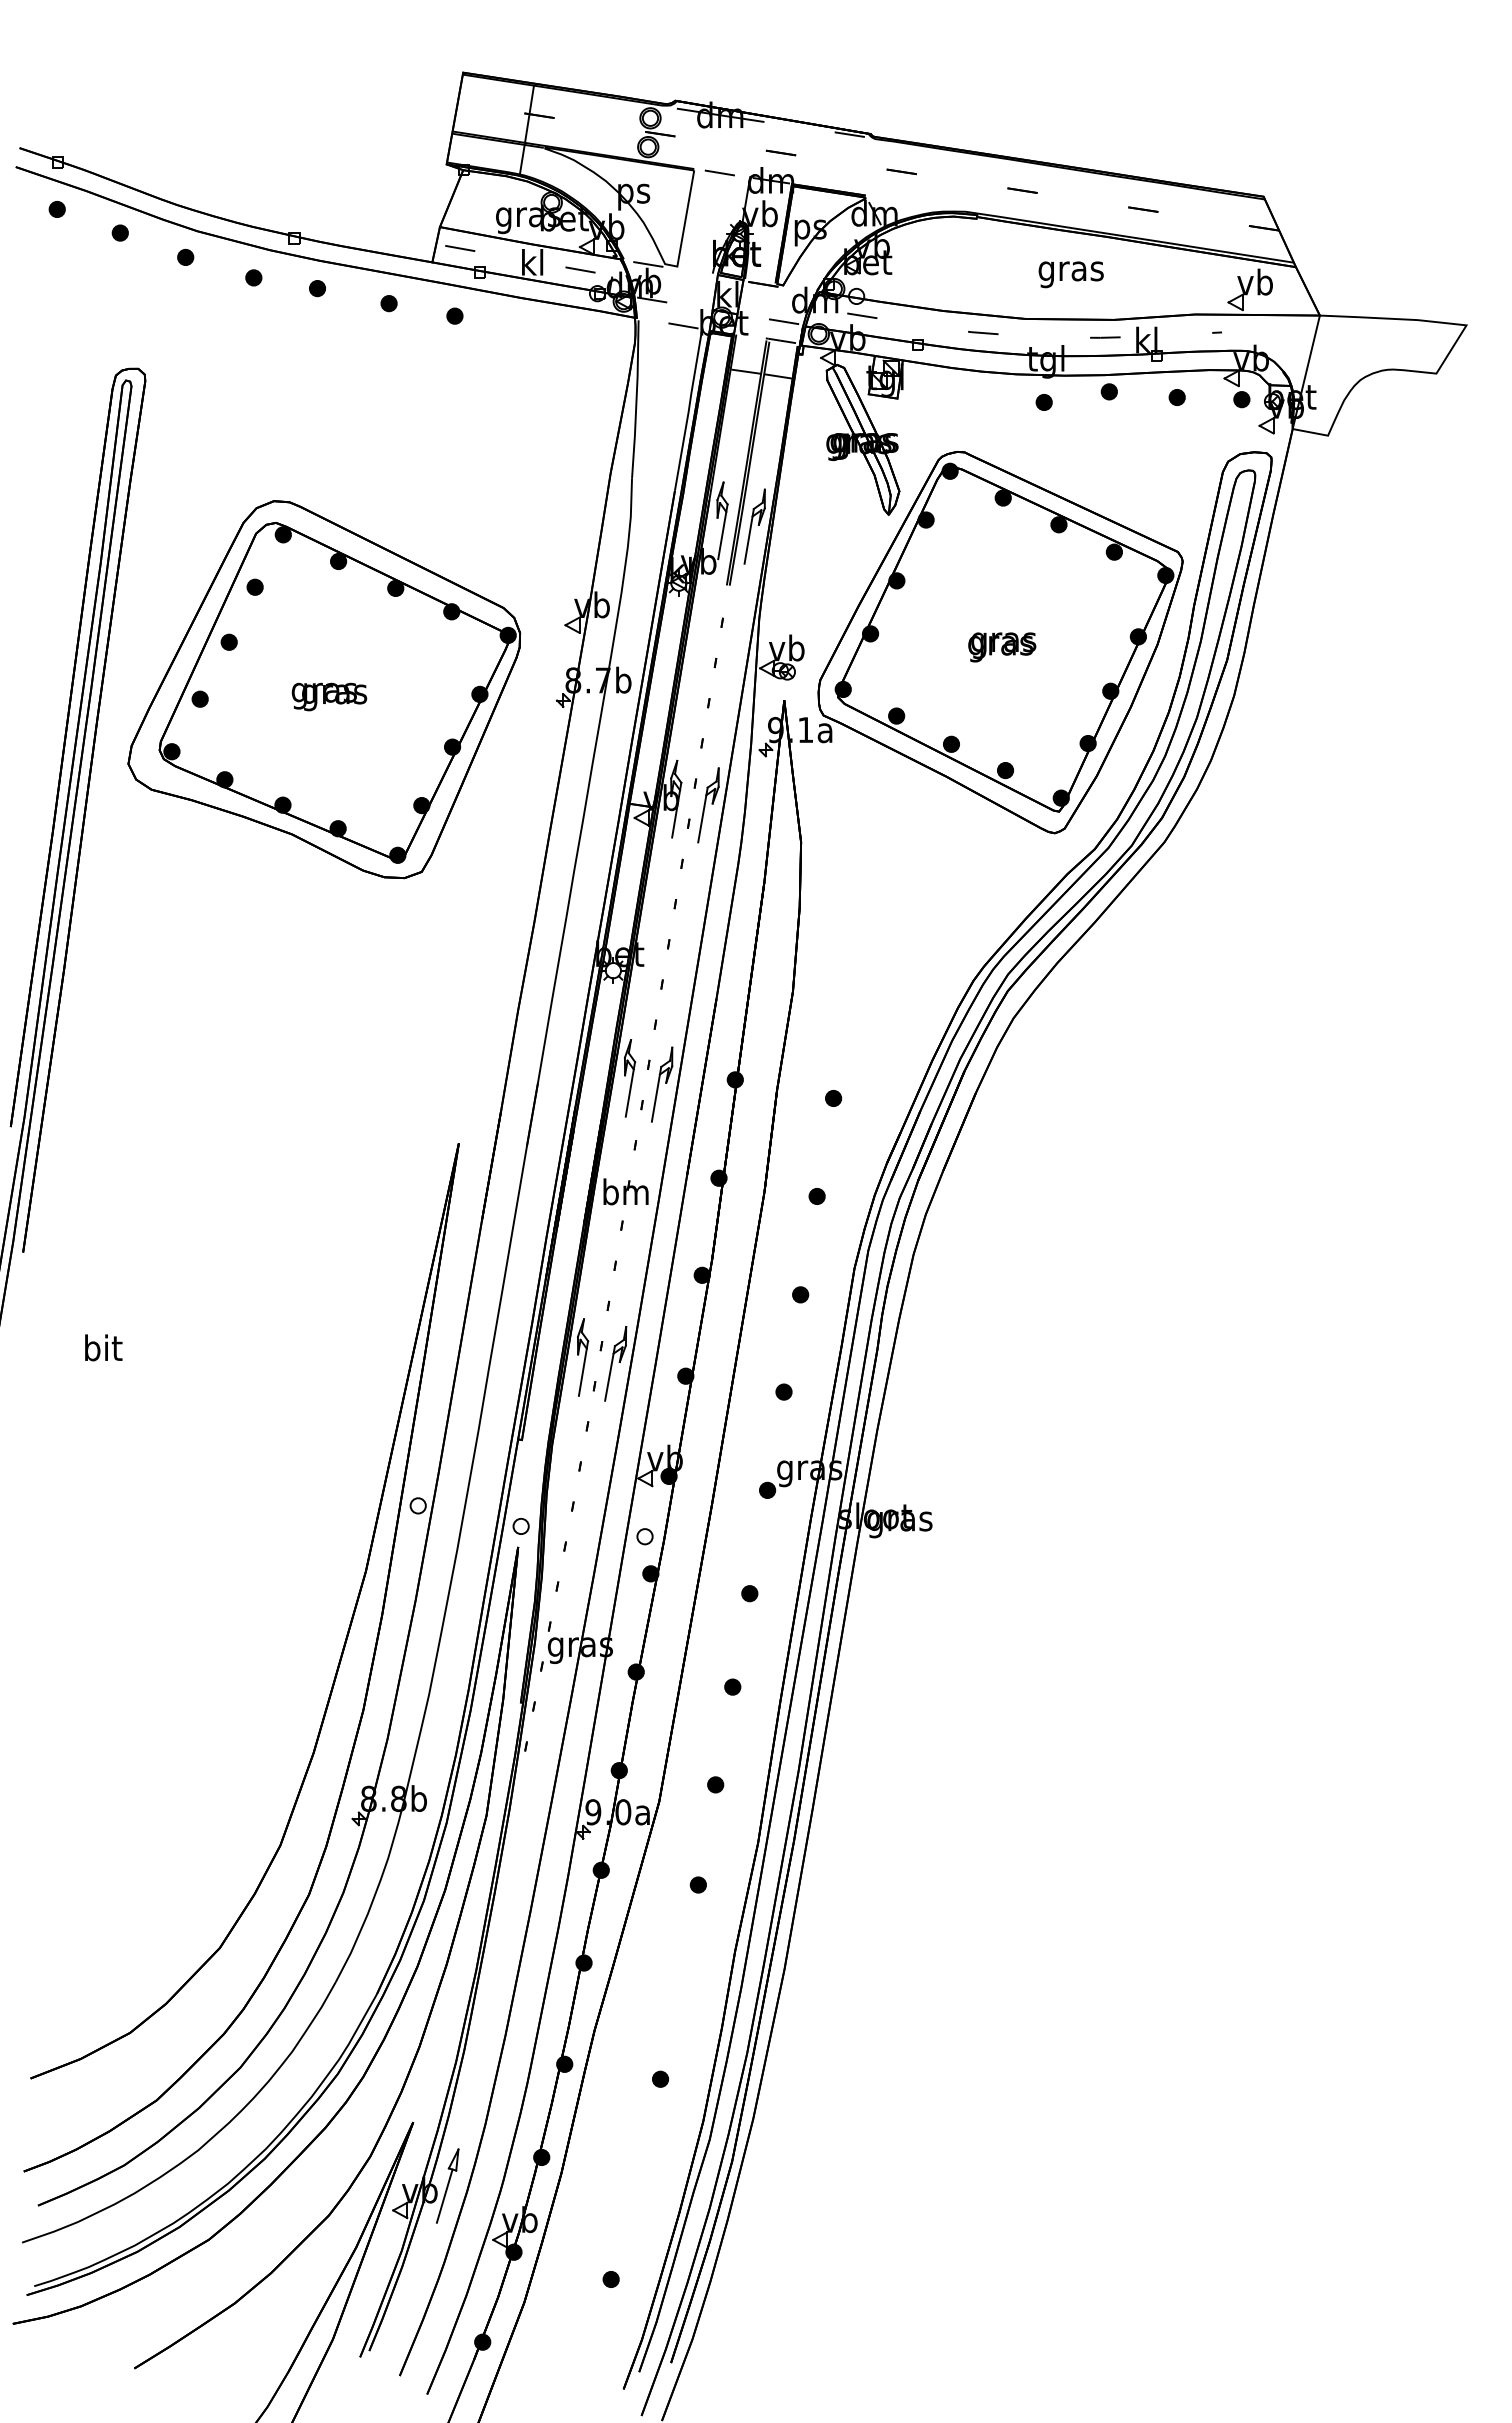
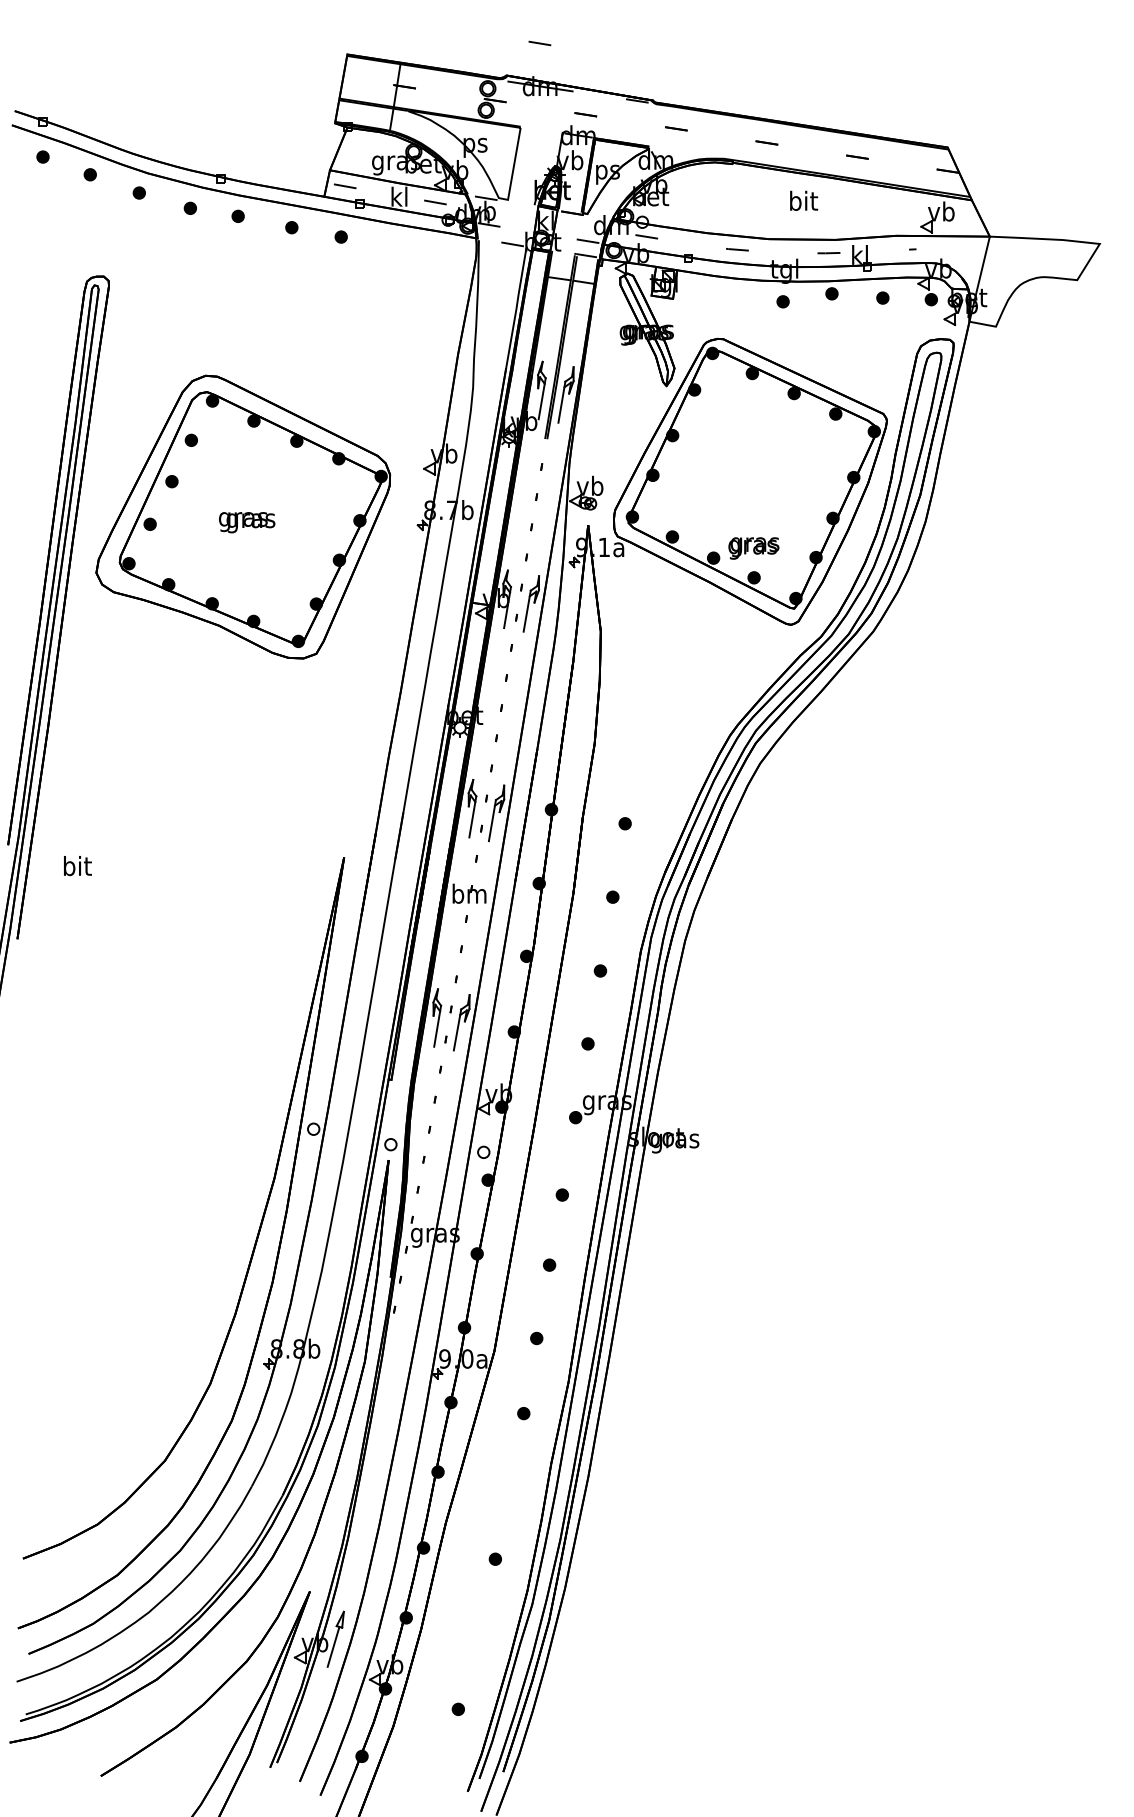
line: (719, 172) -> (539, 43), moved
text: (1070, 271) -> (802, 203), gras -> bit
text: (1002, 647) -> (754, 548), moved
text: (103, 1347) -> (77, 865), moved

